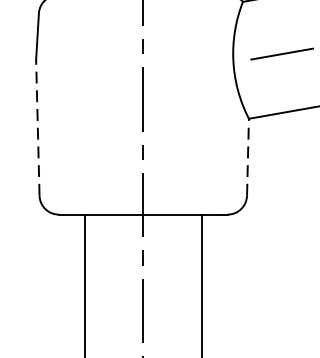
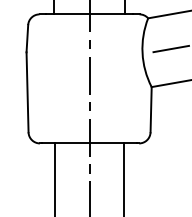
line: (37, 126) -> (27, 91), dashed -> solid
line: (248, 156) -> (151, 109), dashed -> solid

